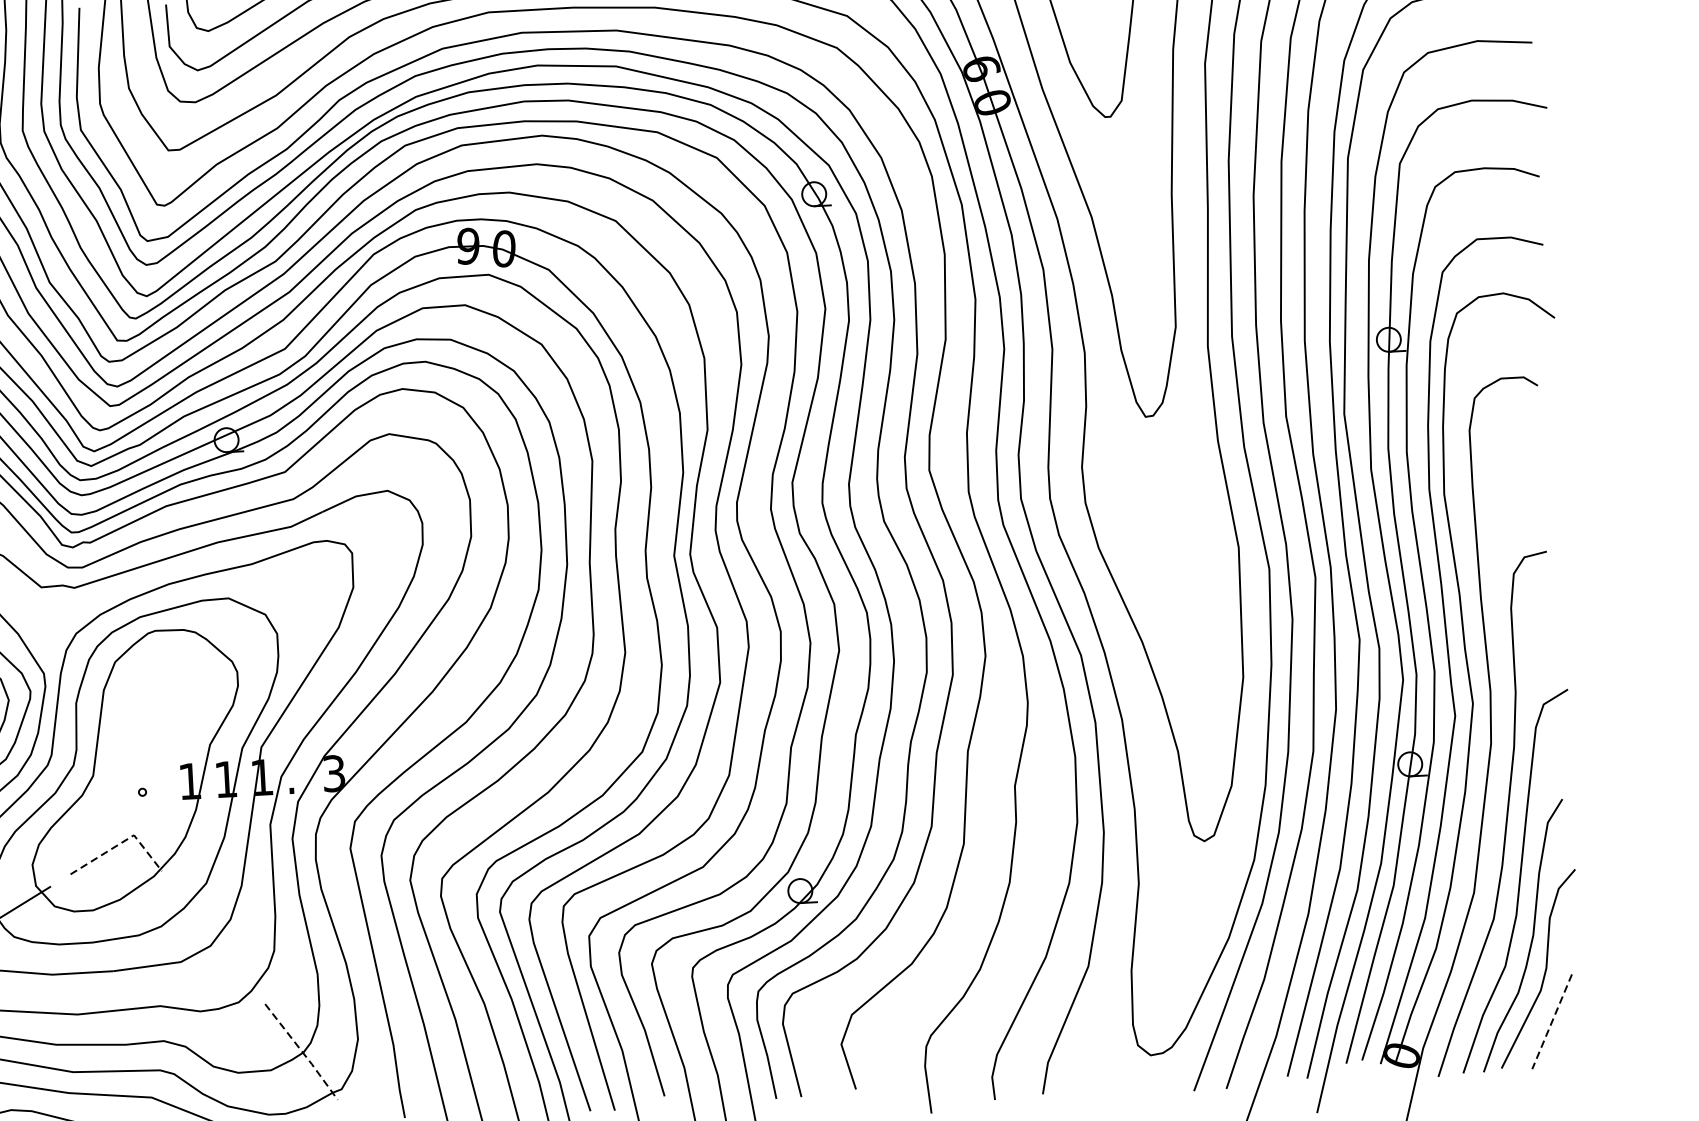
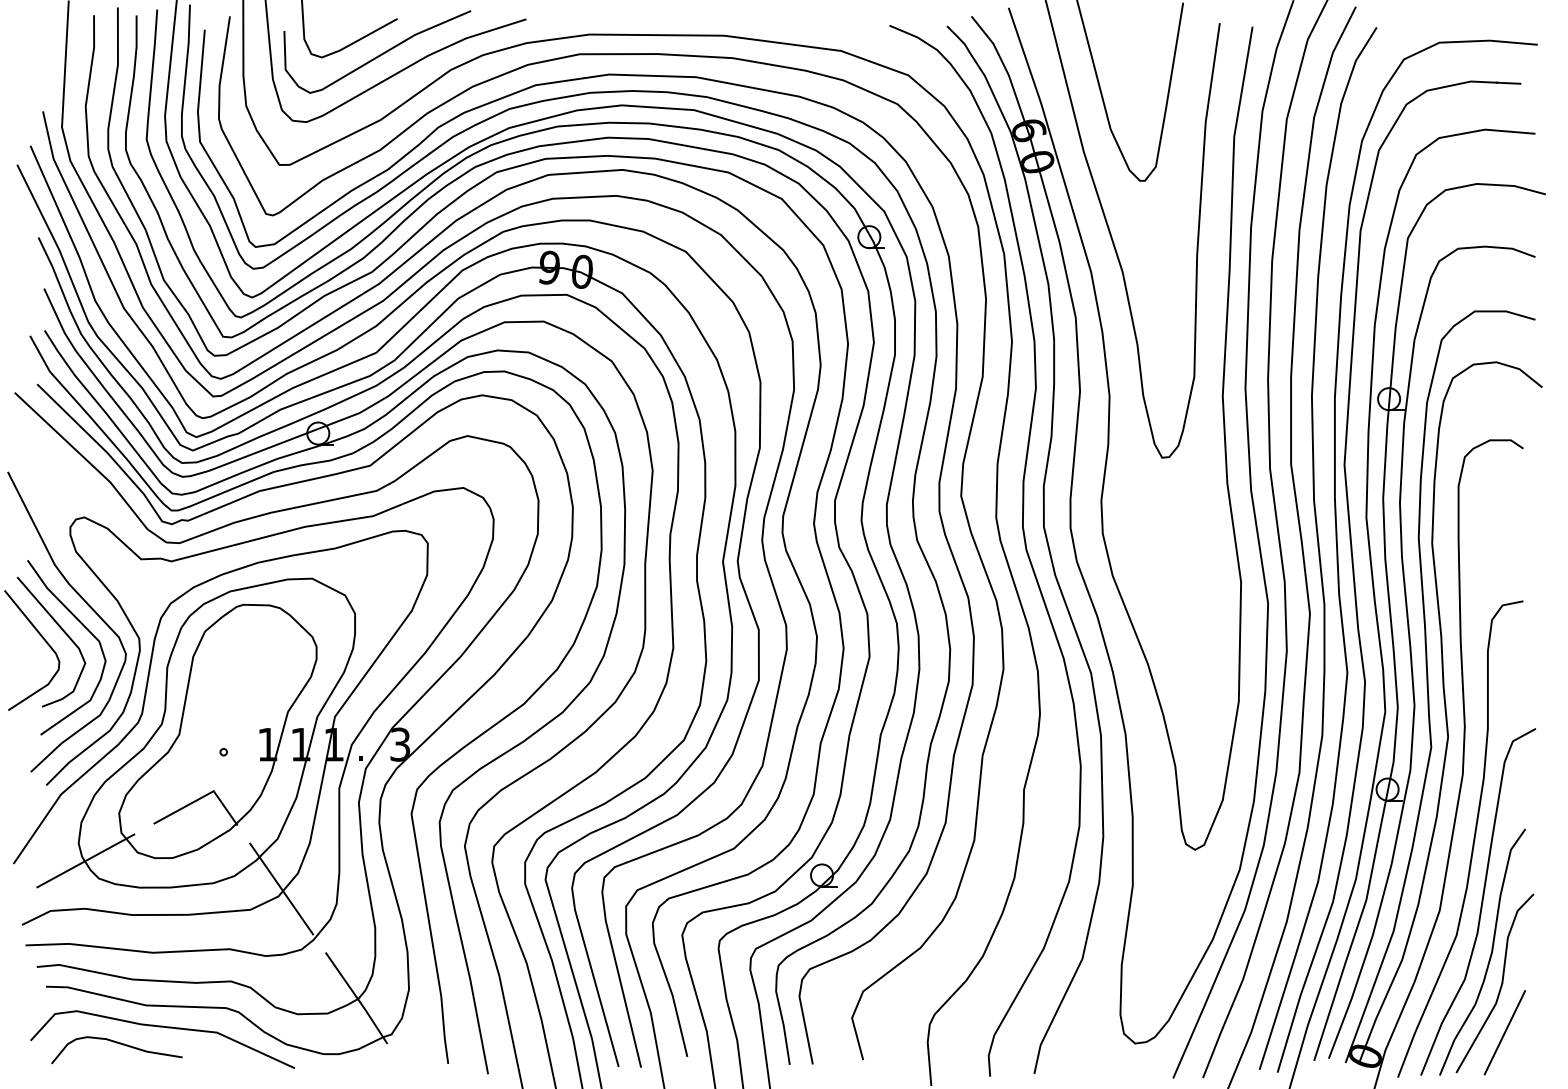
line: (122, 842) -> (202, 797), dashed -> solid
line: (213, 937) -> (281, 888), added
line: (1551, 1022) -> (1504, 1033), dashed -> solid
line: (302, 1052) -> (357, 998), dashed -> solid

